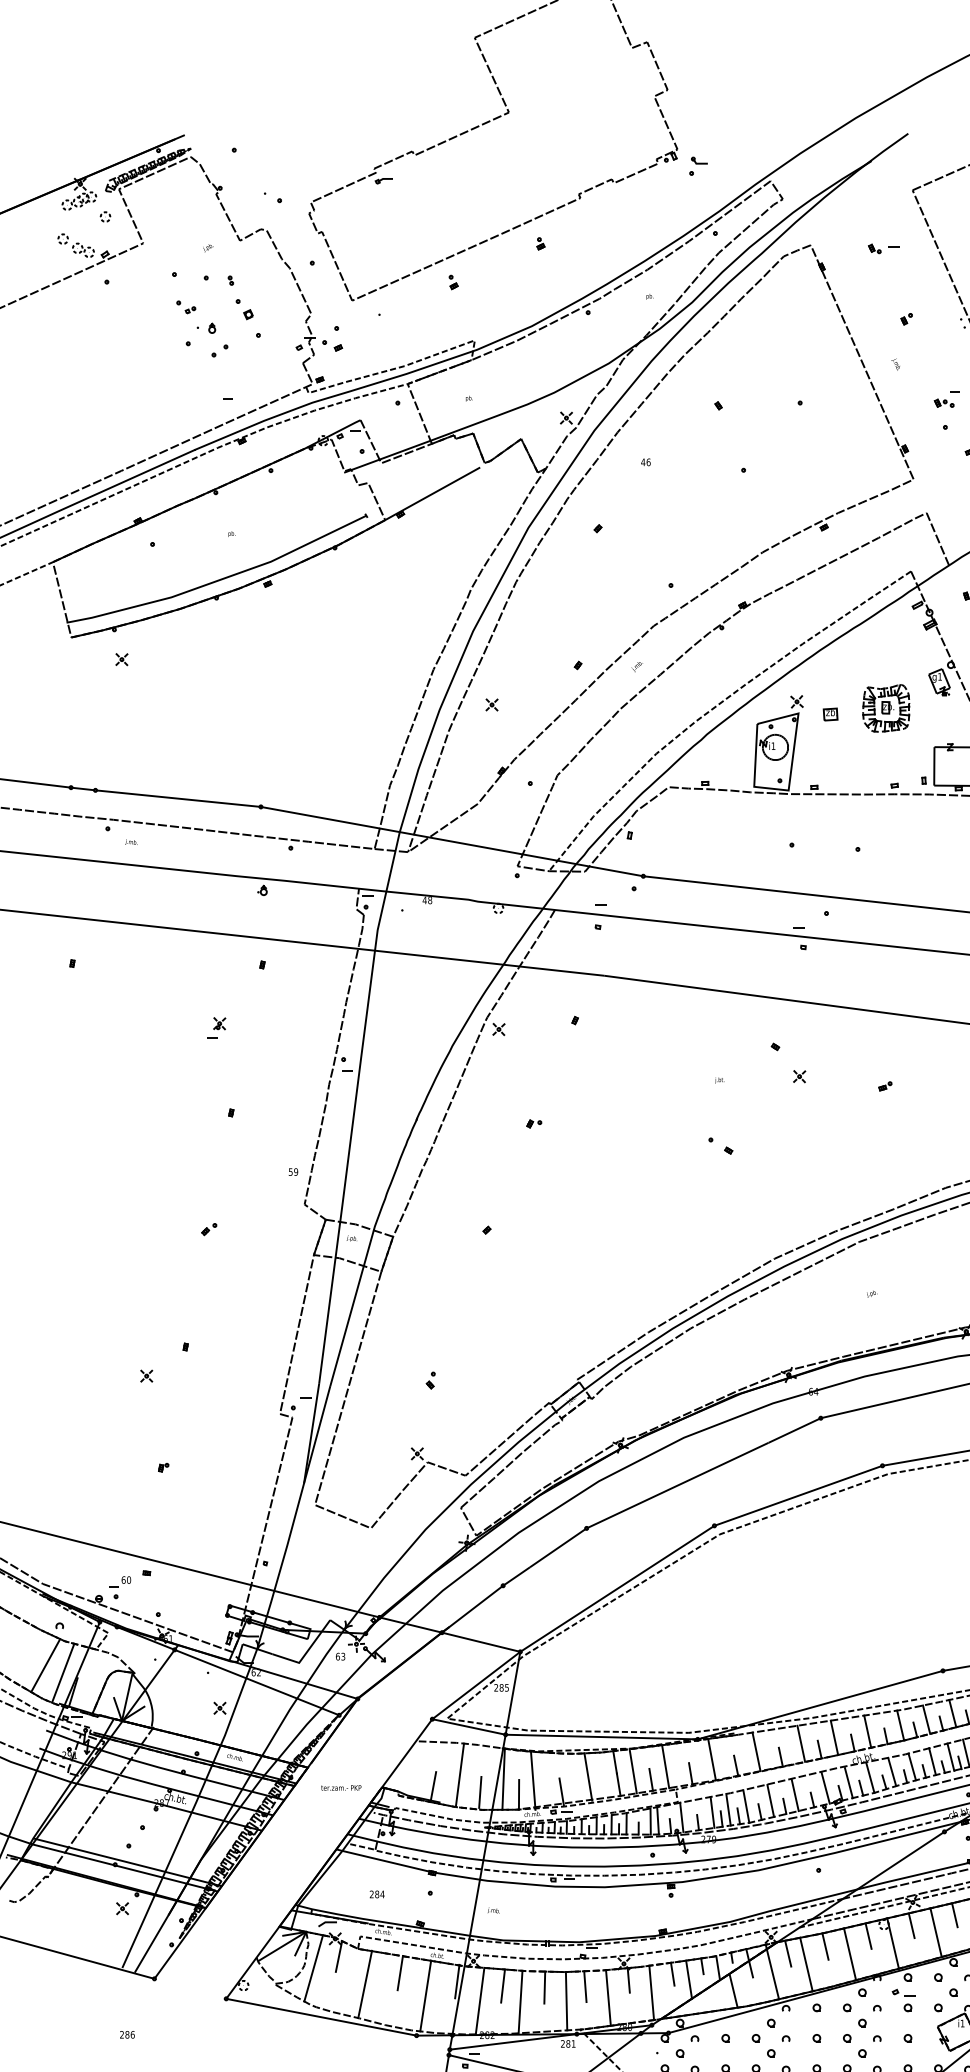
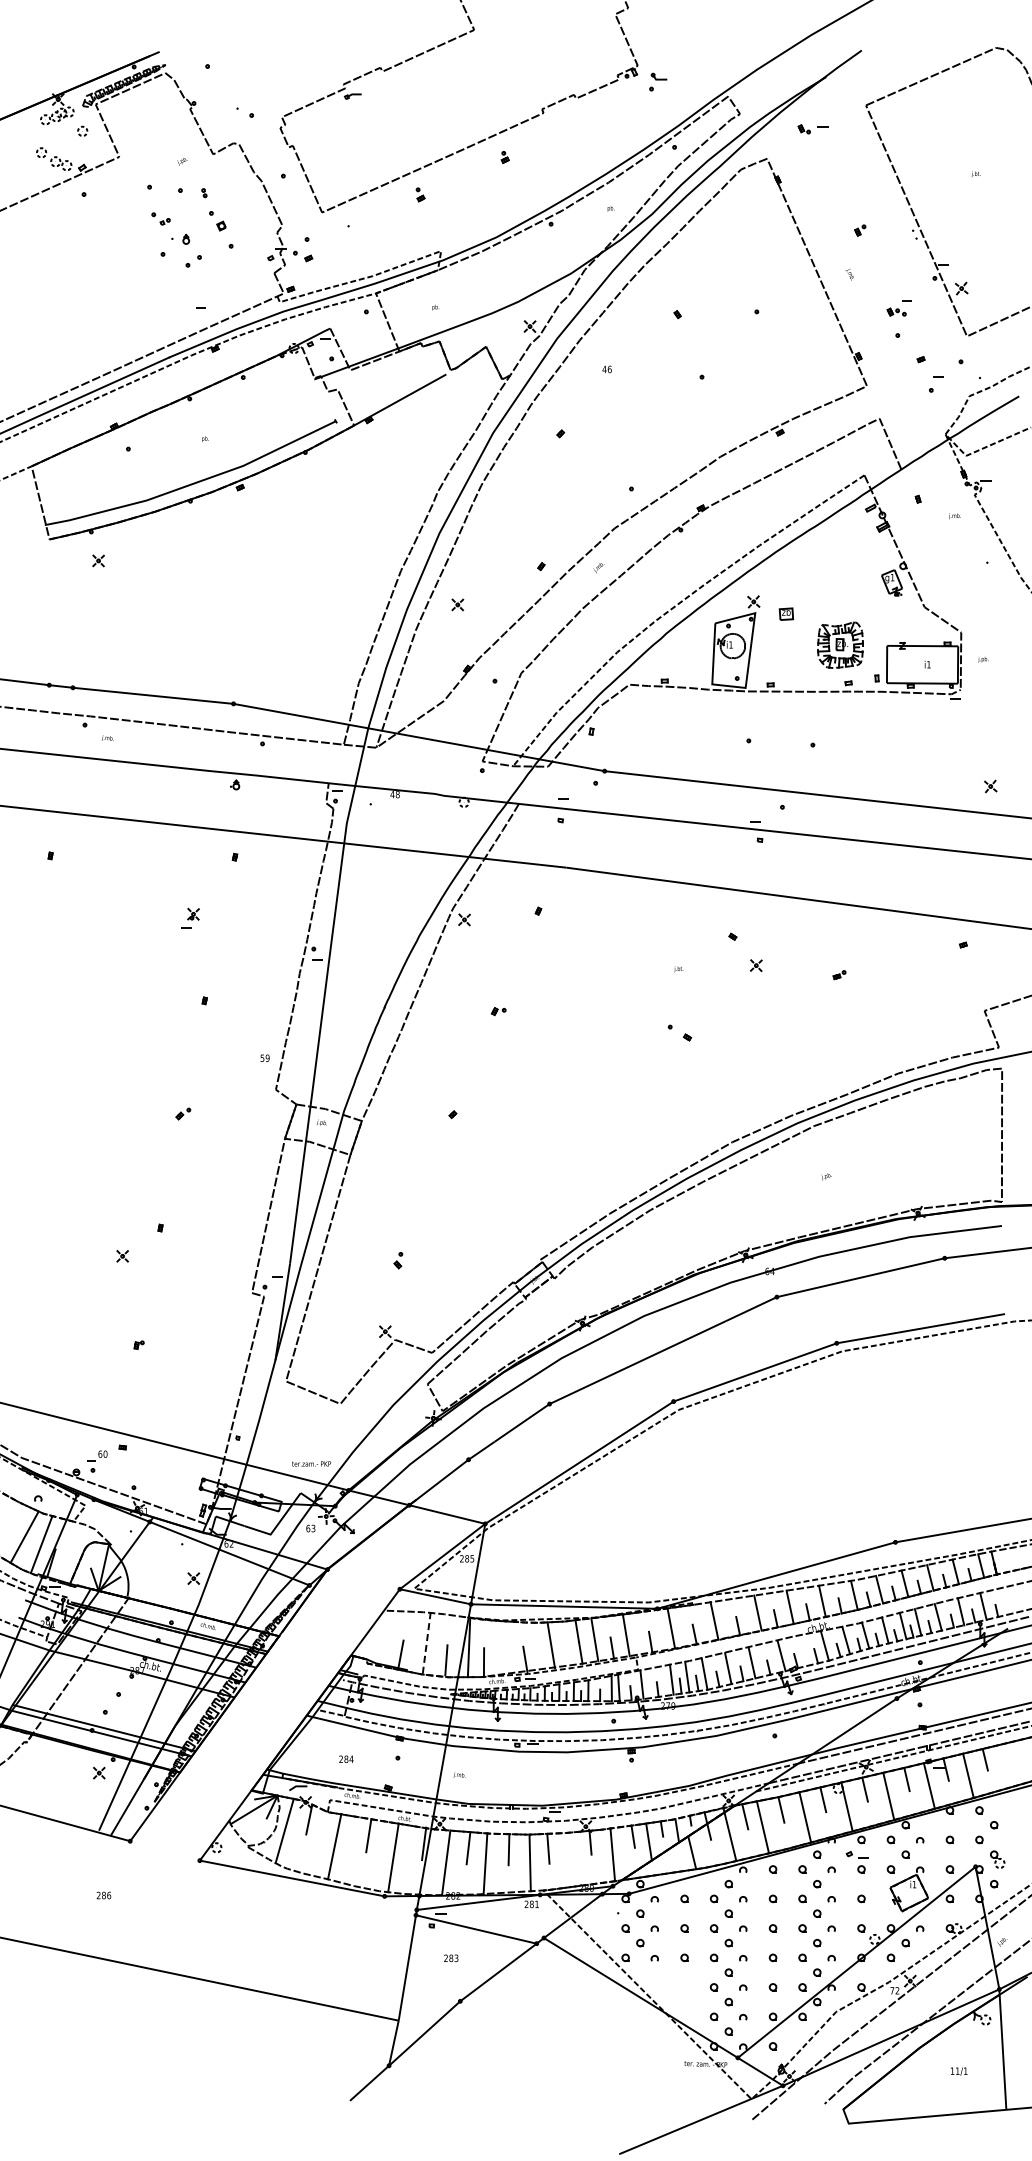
part: (883, 249) -> (812, 129), moved
part: (886, 707) -> (840, 644), moved
line: (459, 1775) -> (426, 1643), solid -> dashed
line: (532, 1780) -> (497, 1648), removed
line: (848, 1782) -> (803, 1650), removed
text: (341, 1787) -> (311, 1463), moved
line: (608, 1997) -> (570, 1859), removed

